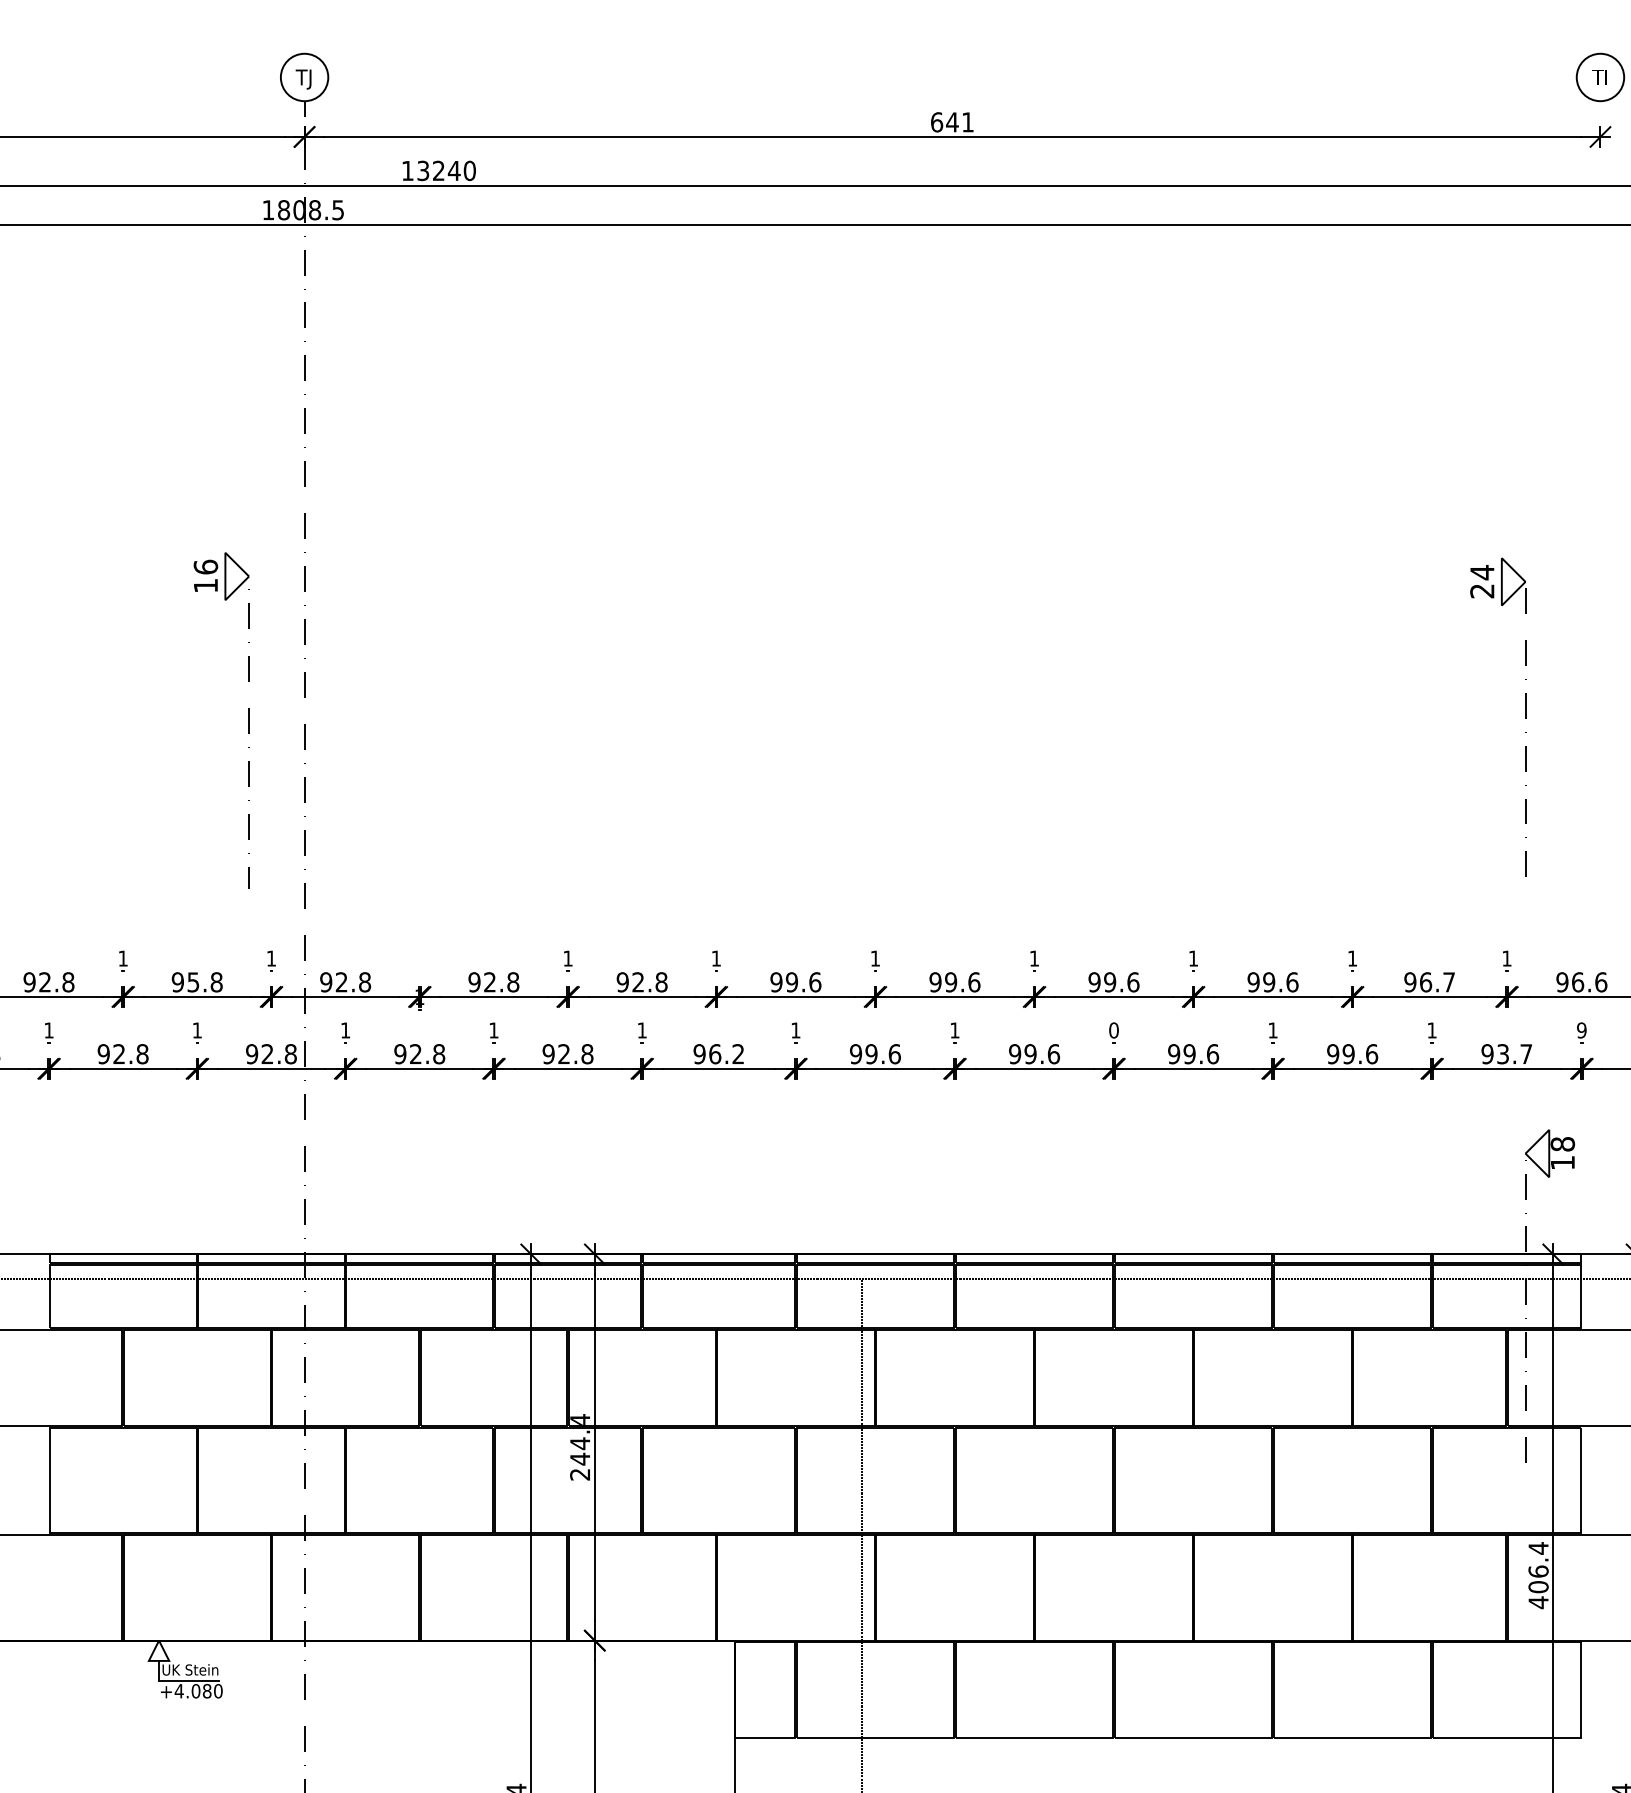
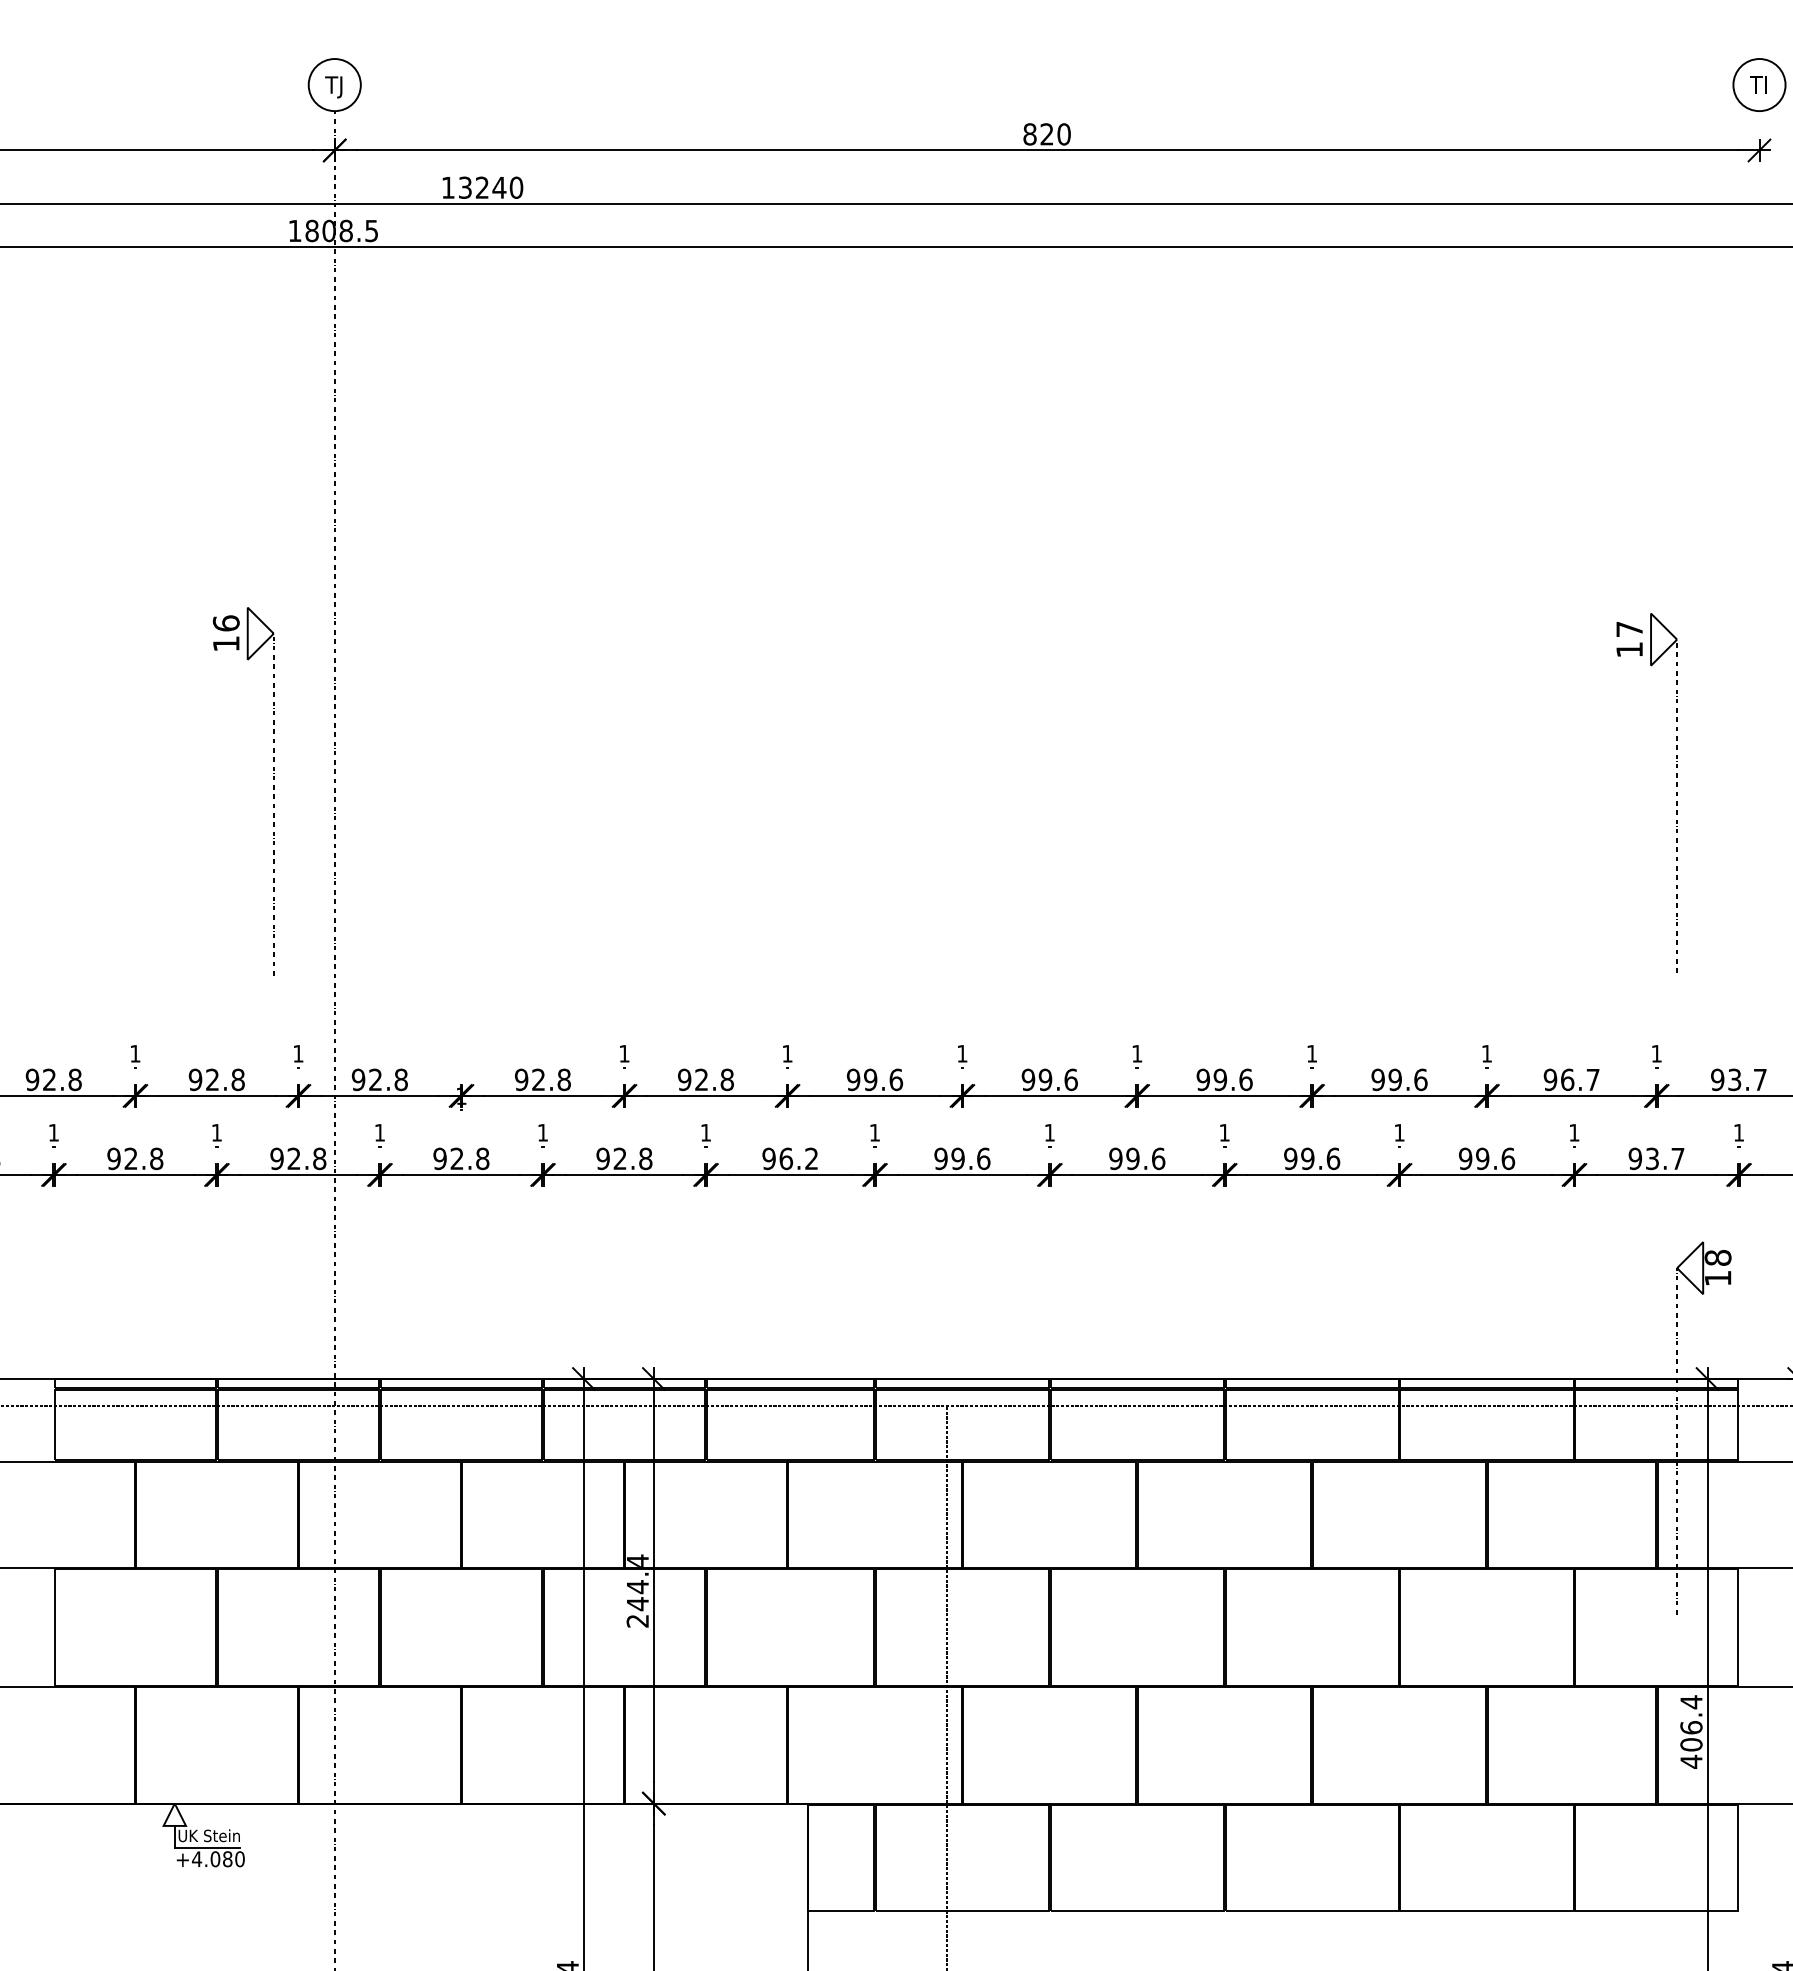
text: (952, 122) -> (1047, 134), 641 -> 820
text: (1482, 581) -> (1629, 639), 24 -> 17
text: (193, 982) -> (212, 1080), 95.8 -> 92.8
text: (1589, 982) -> (1747, 1080), 96.6 -> 93.7
text: (1113, 1030) -> (1224, 1132), 0 -> 1
text: (1581, 1030) -> (1738, 1132), 9 -> 1

